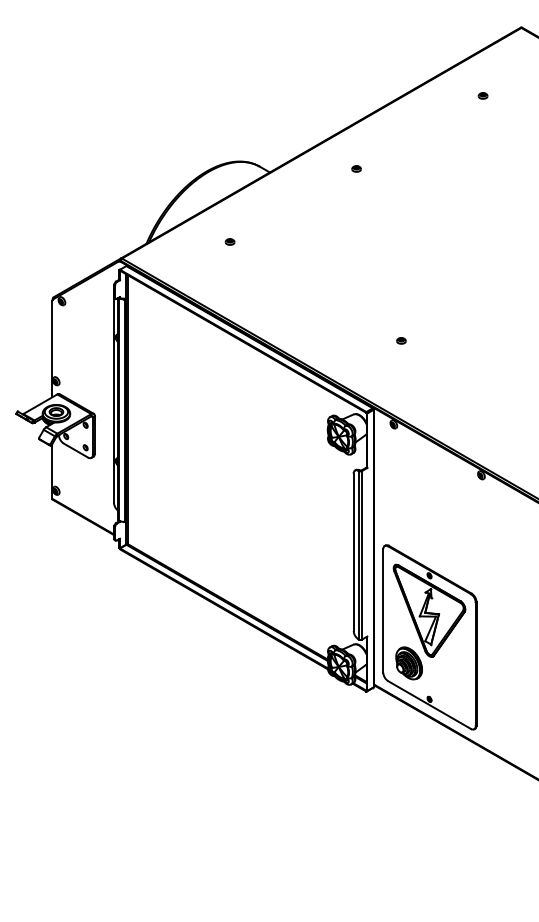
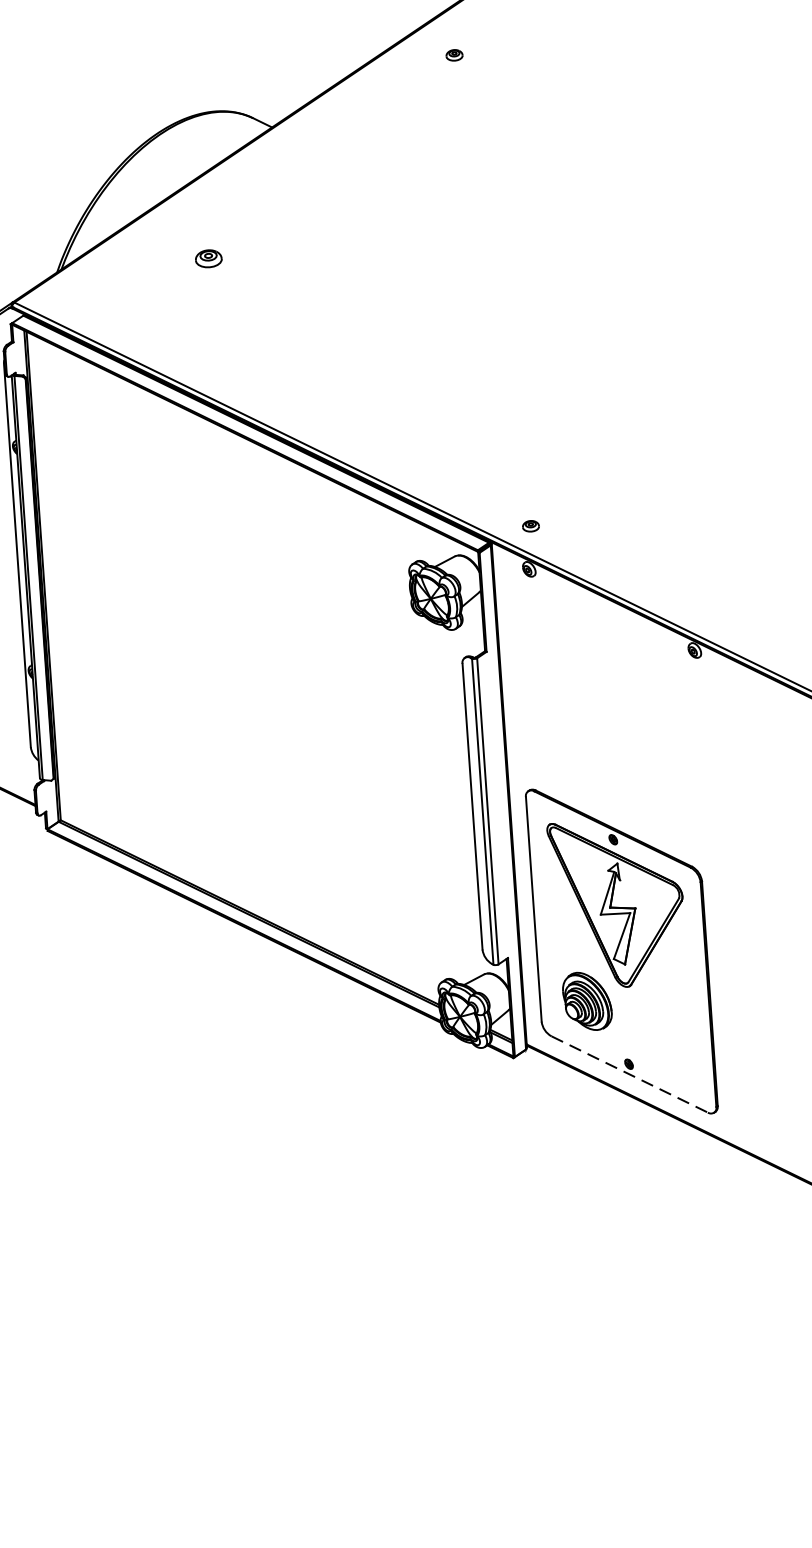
part: (356, 168) -> (454, 54), moved
part: (229, 241) -> (207, 257), size x1.6
part: (401, 340) -> (531, 525), moved
line: (429, 705) -> (629, 1075), solid -> dashed

